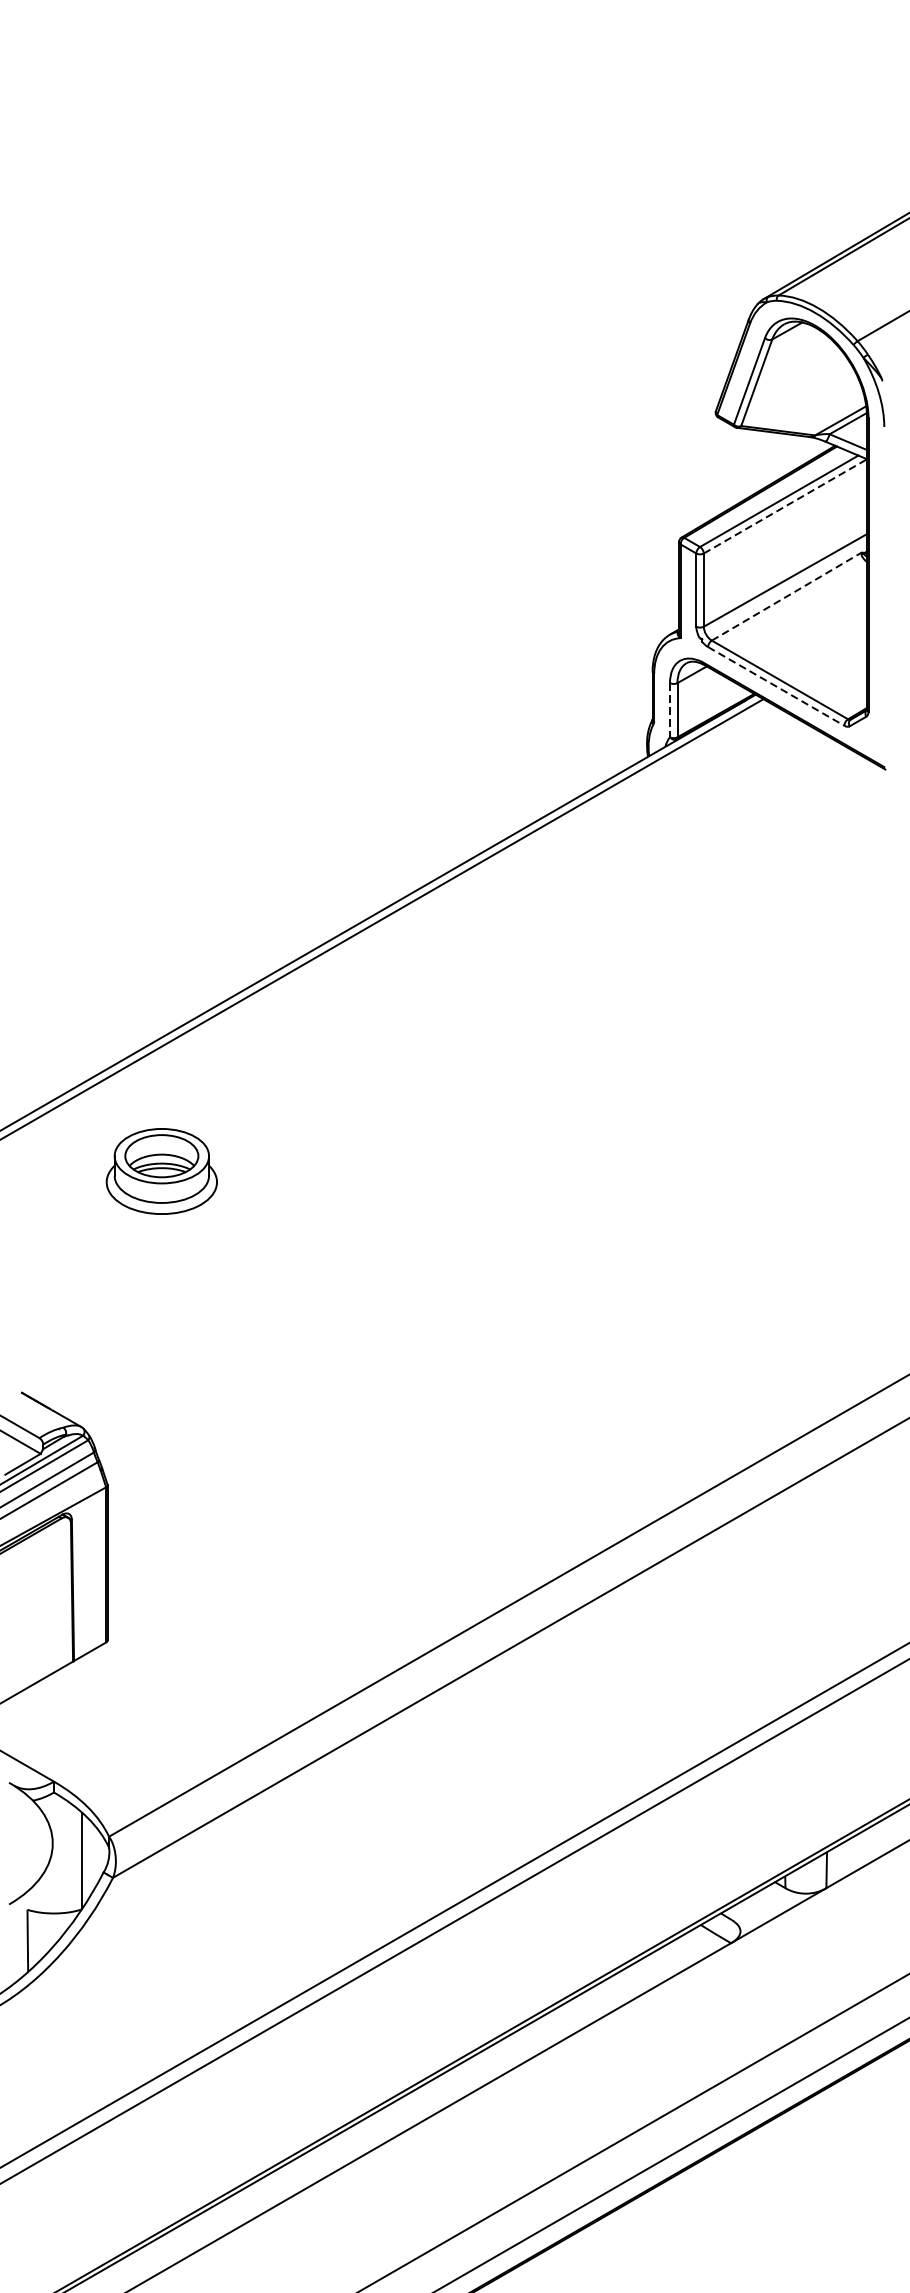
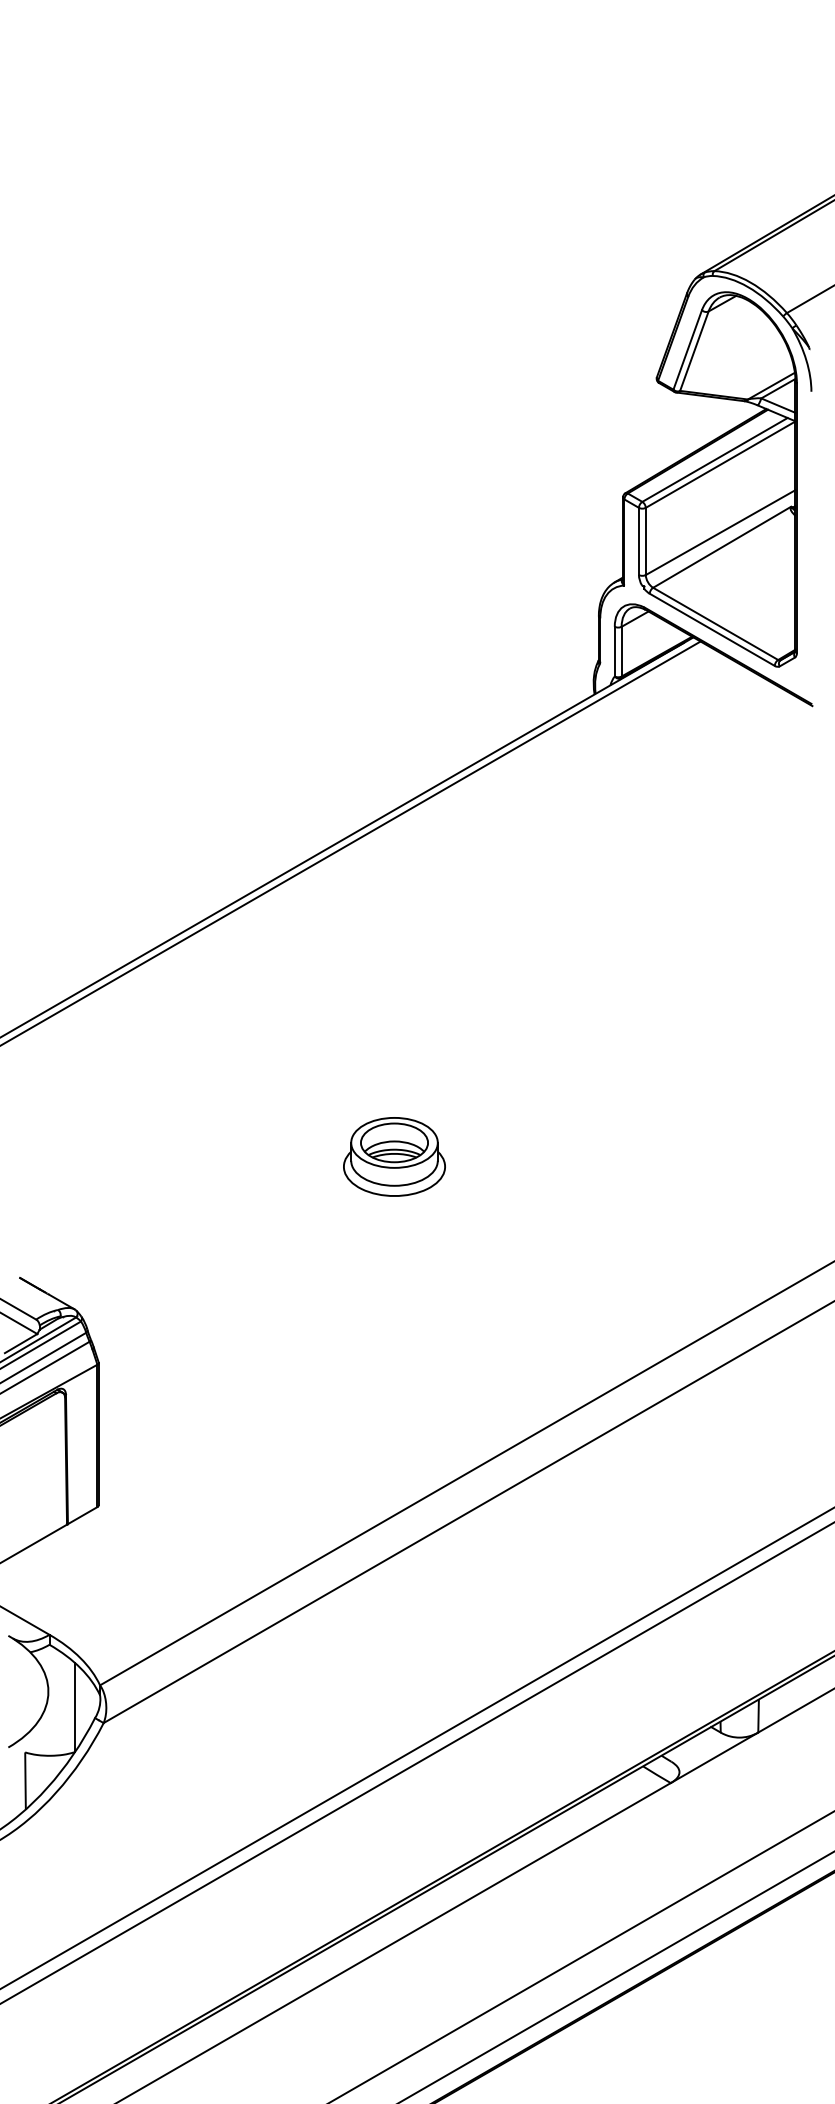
line: (786, 506) -> (721, 464), dashed -> solid
line: (787, 596) -> (722, 547), dashed -> solid
line: (776, 687) -> (712, 630), dashed -> solid
line: (669, 710) -> (614, 651), dashed -> solid
part: (161, 1171) -> (394, 1156), moved

